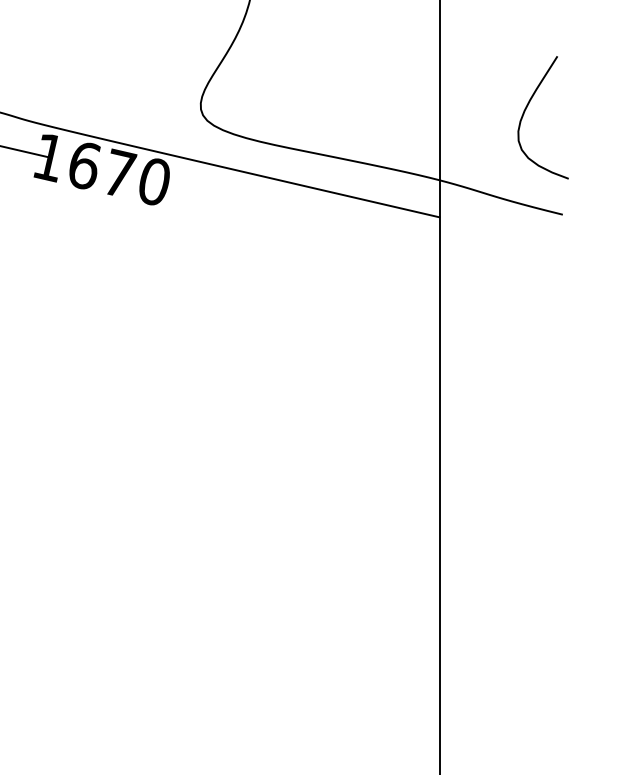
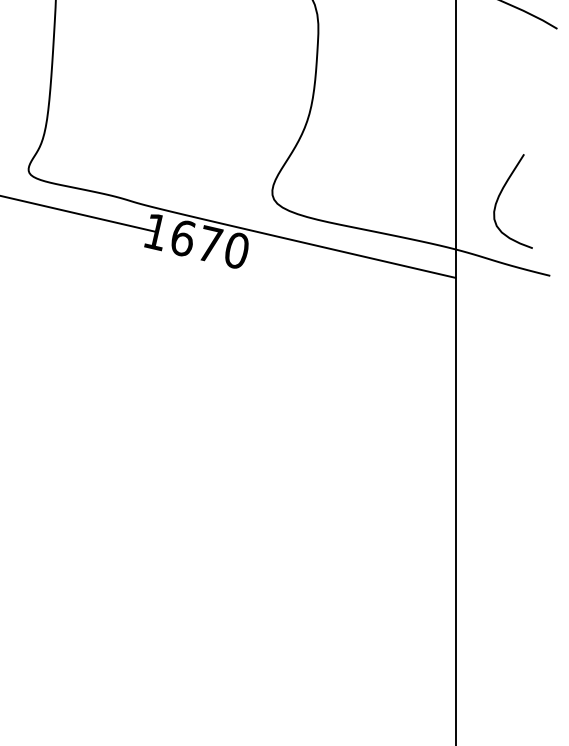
curve: (526, 109) -> (500, 195), moved

